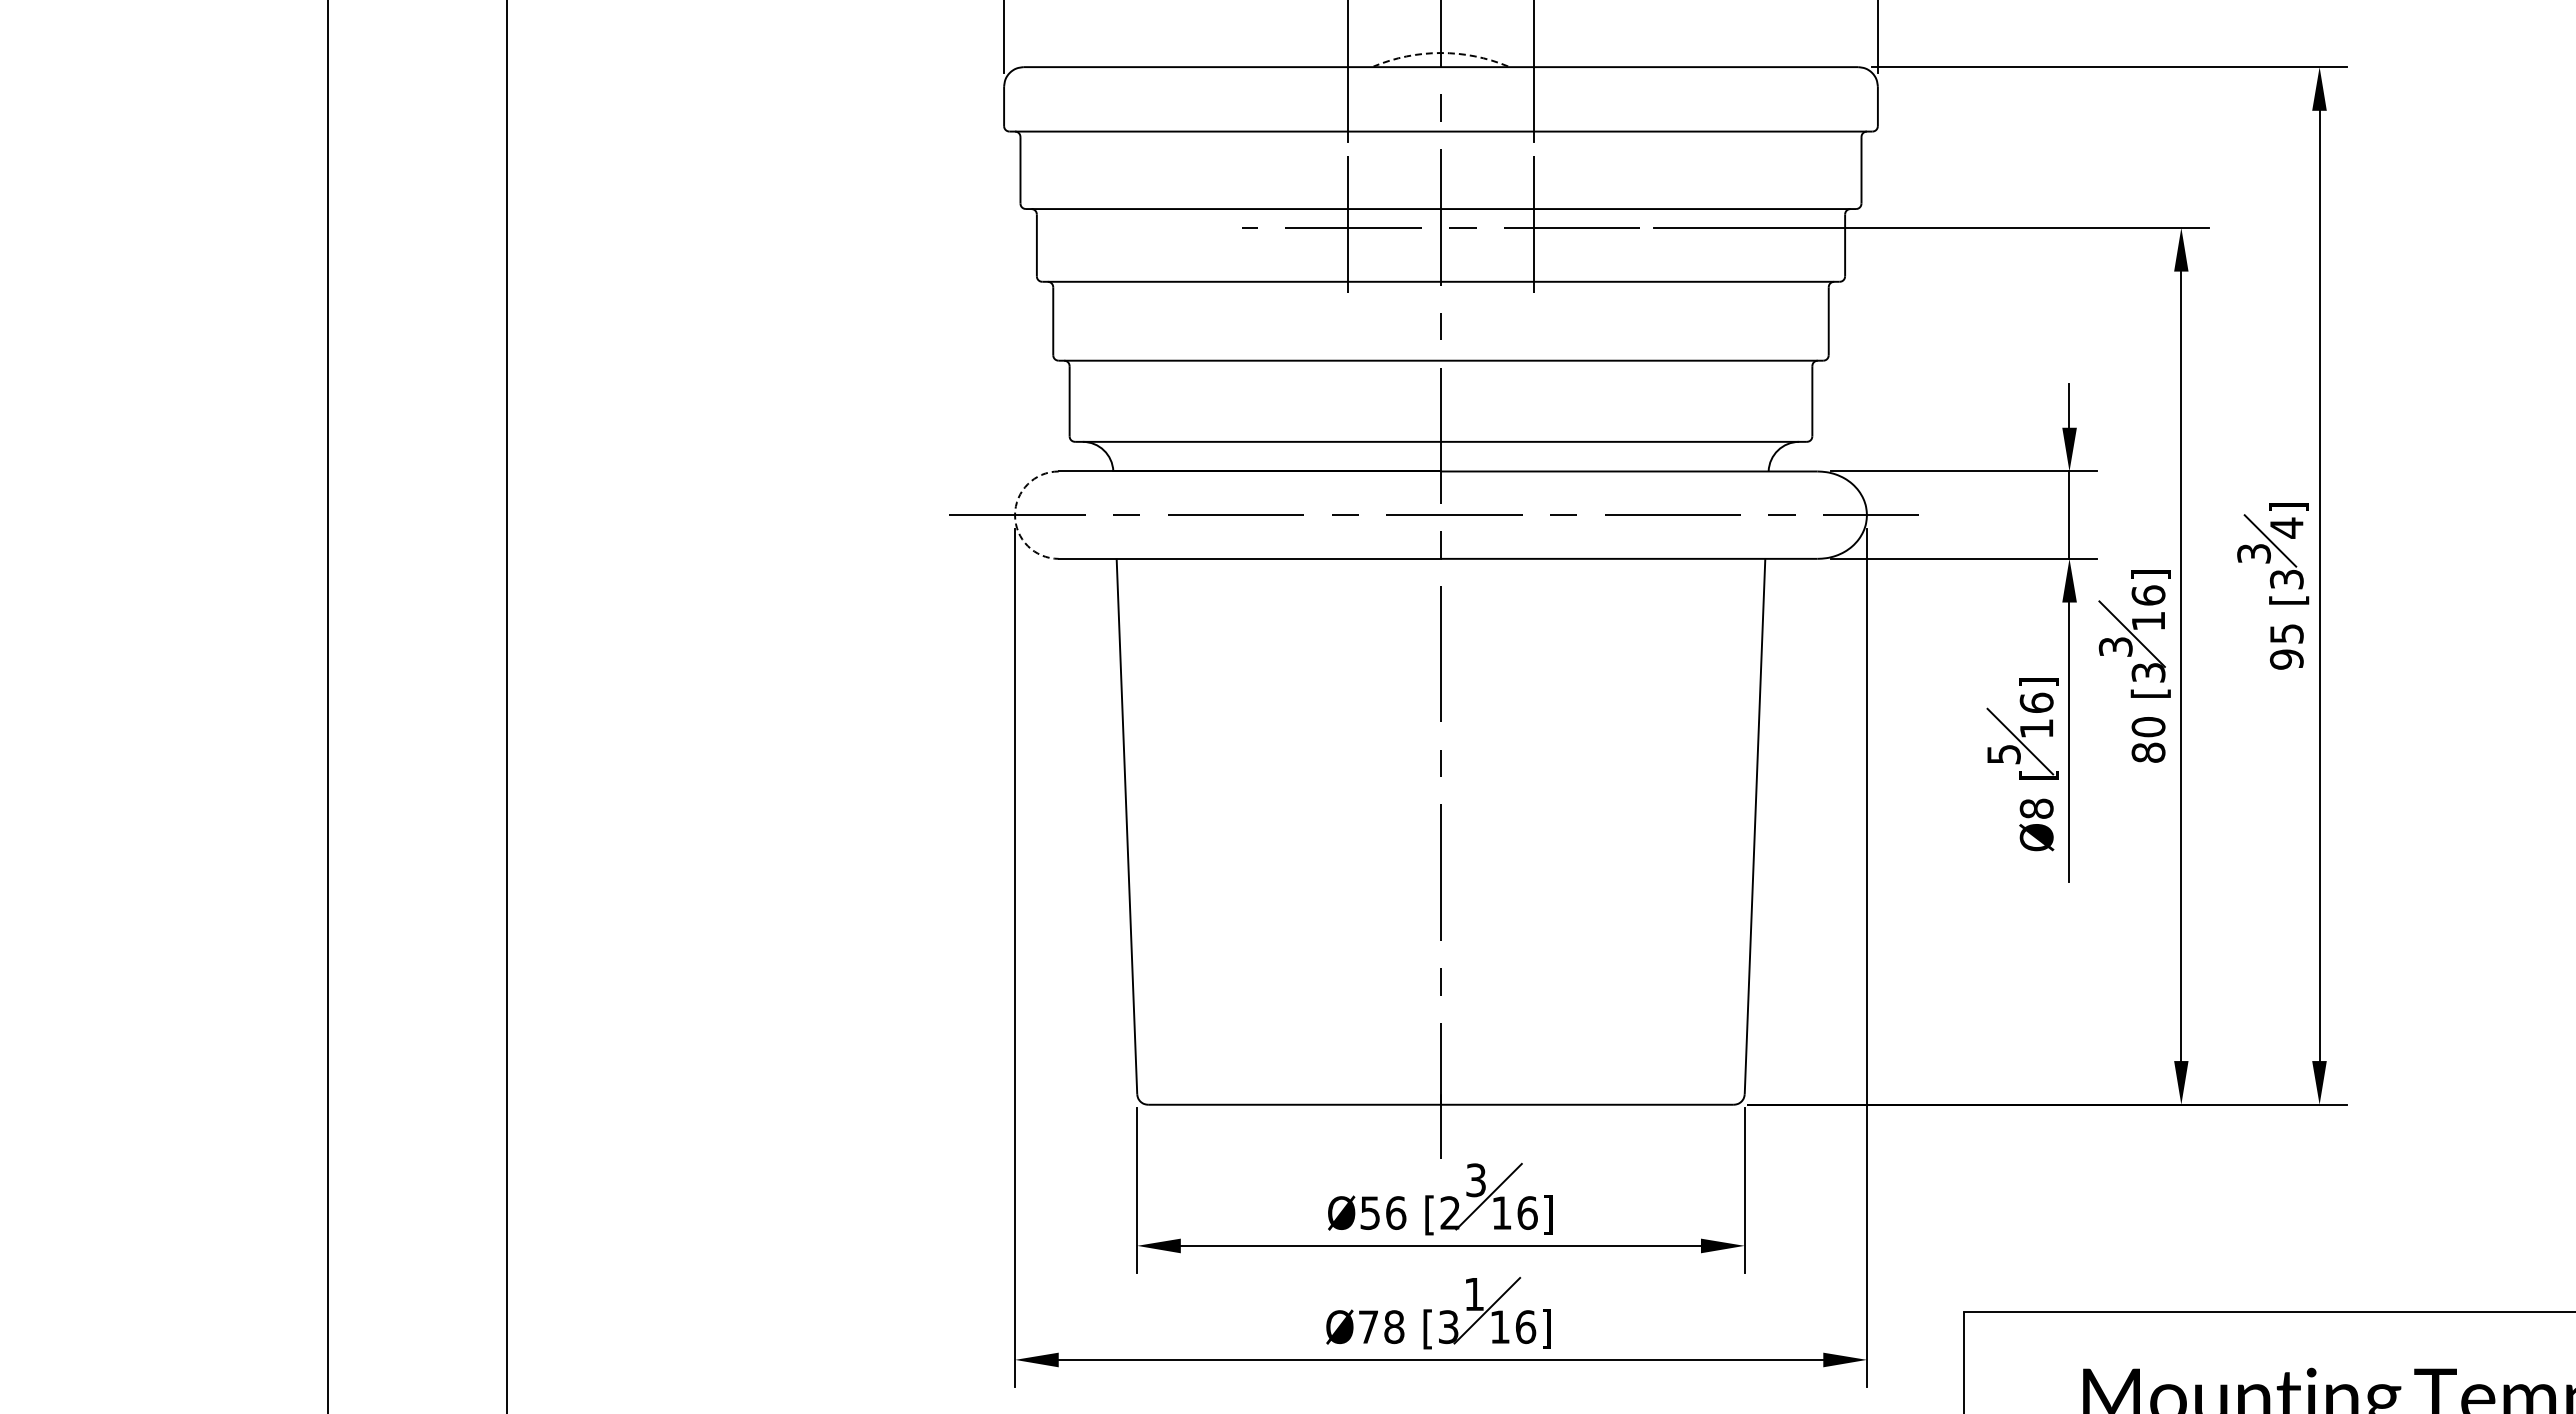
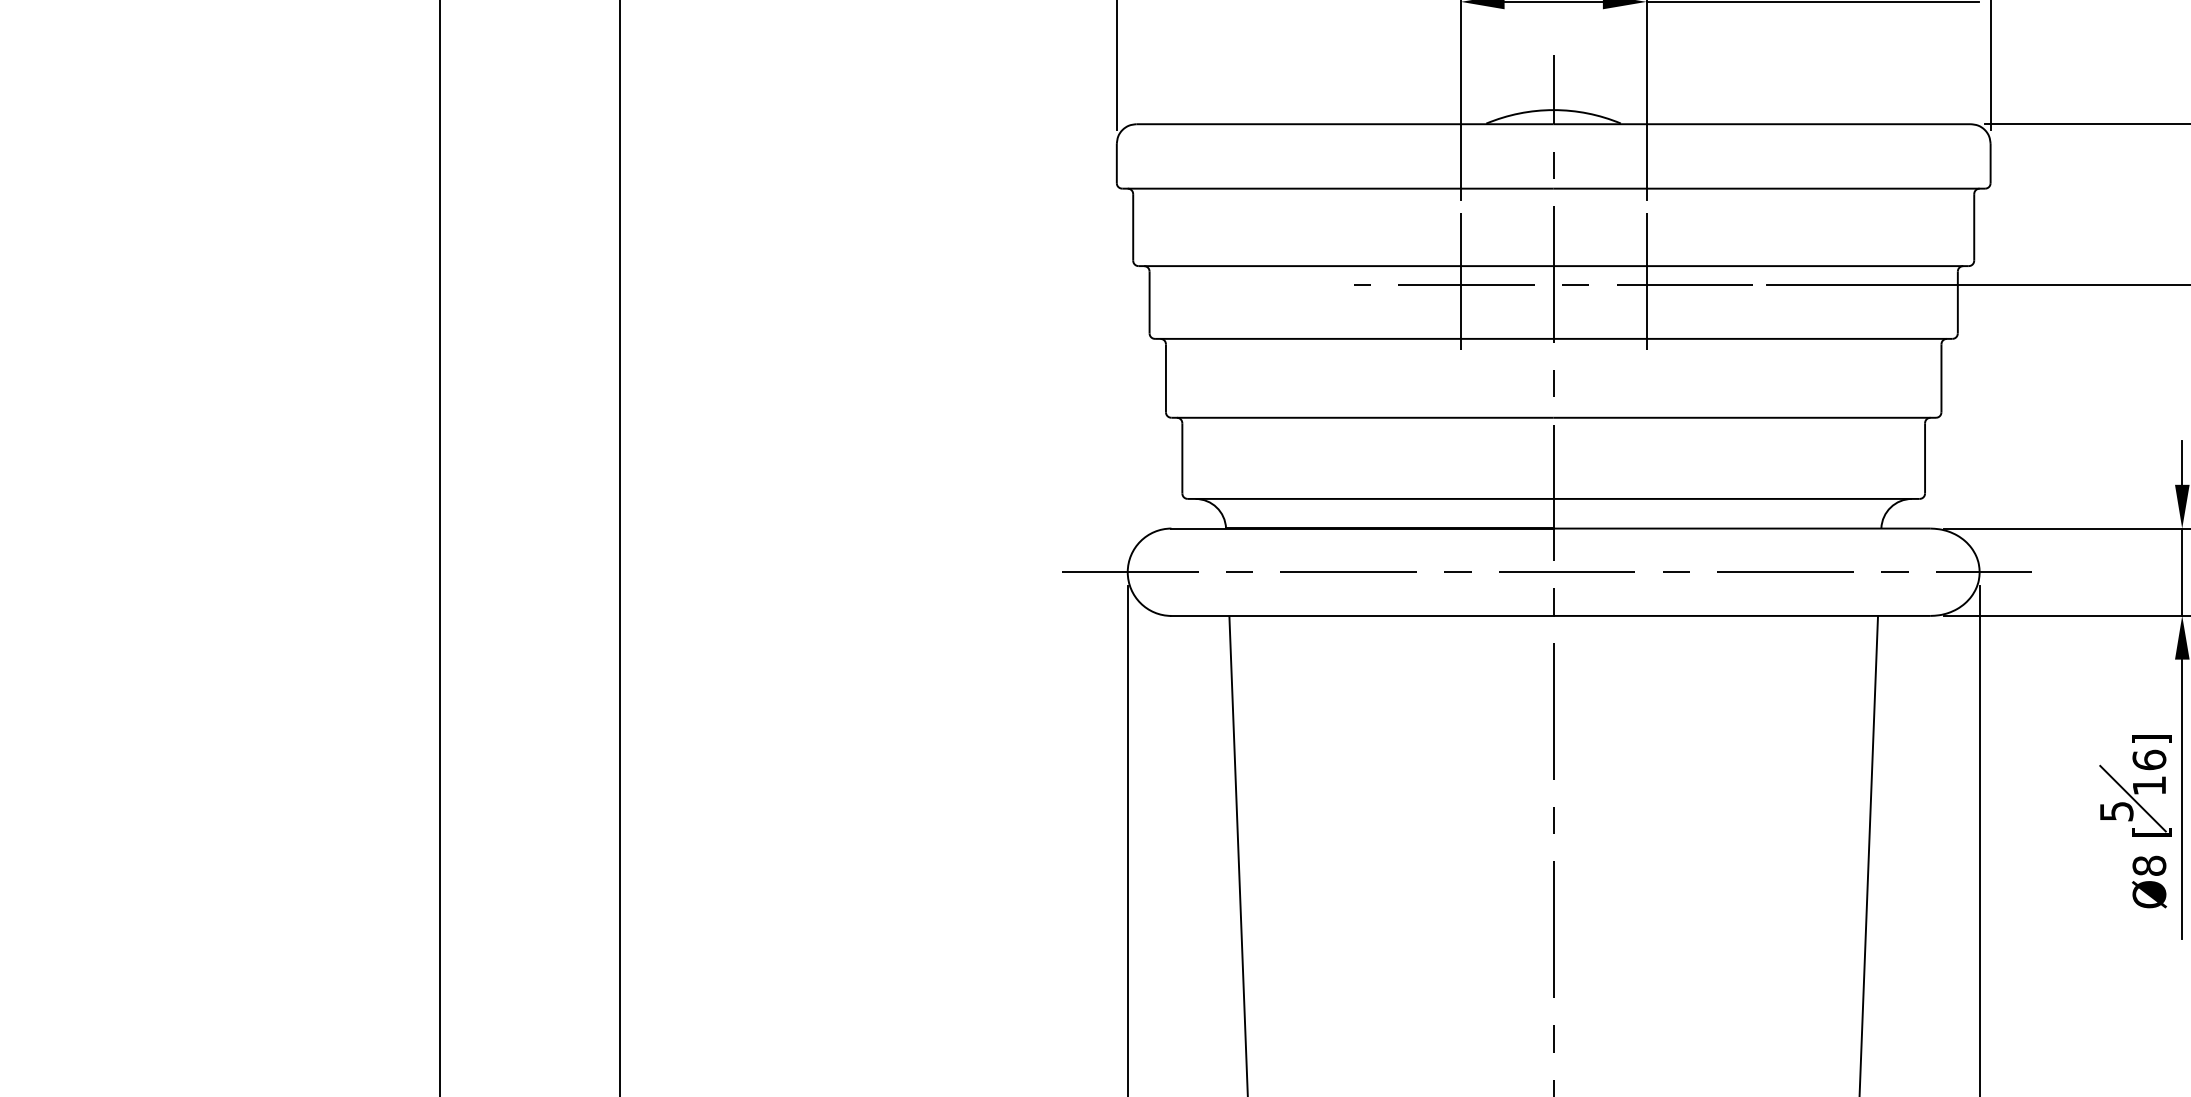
arc: (1440, 53) -> (1553, 110), dashed -> solid
arc: (1015, 515) -> (1128, 572), dashed -> solid

